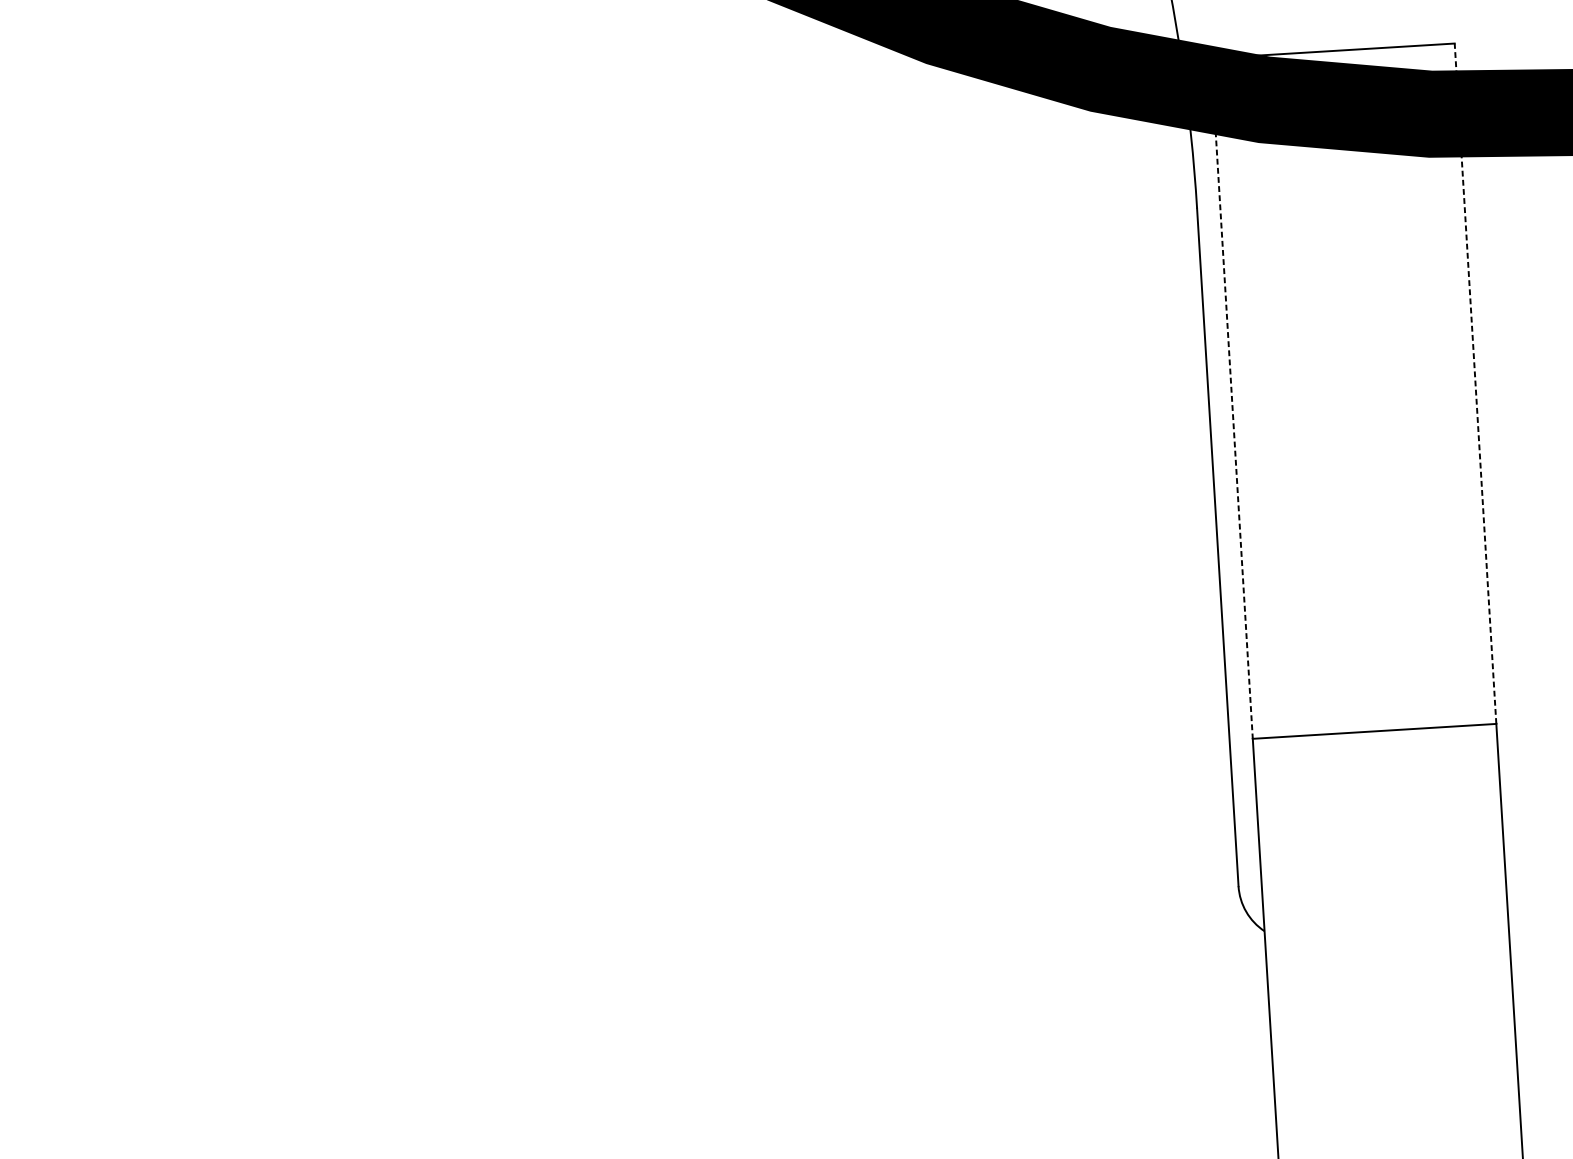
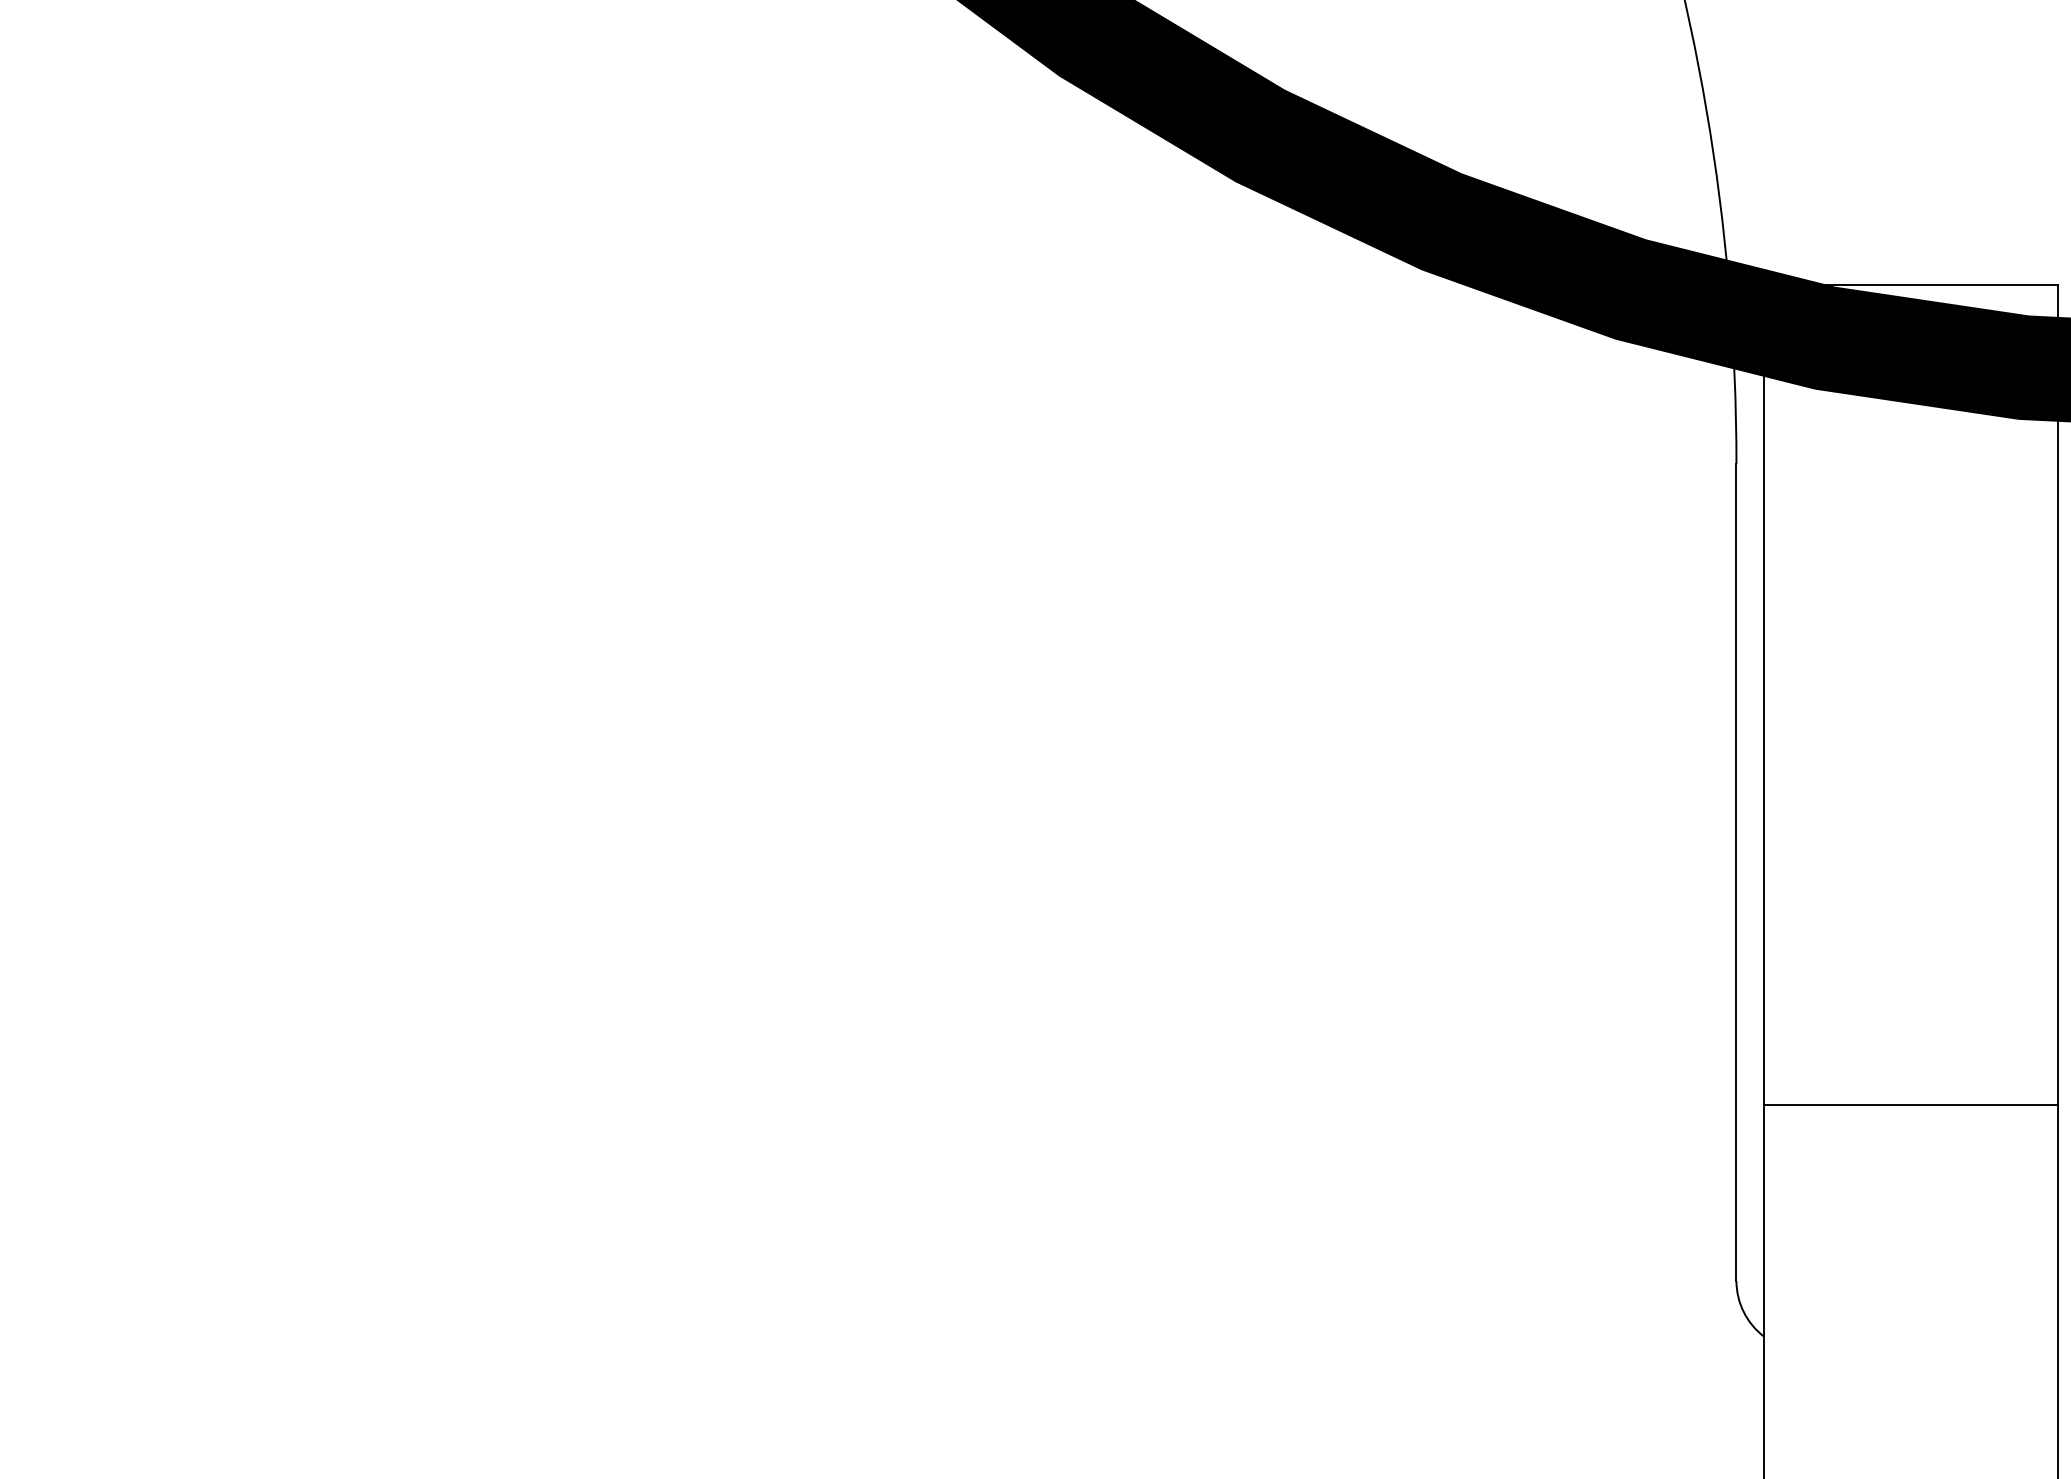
line: (1475, 383) -> (2058, 694), dashed -> solid
line: (1232, 399) -> (1764, 695), dashed -> solid

